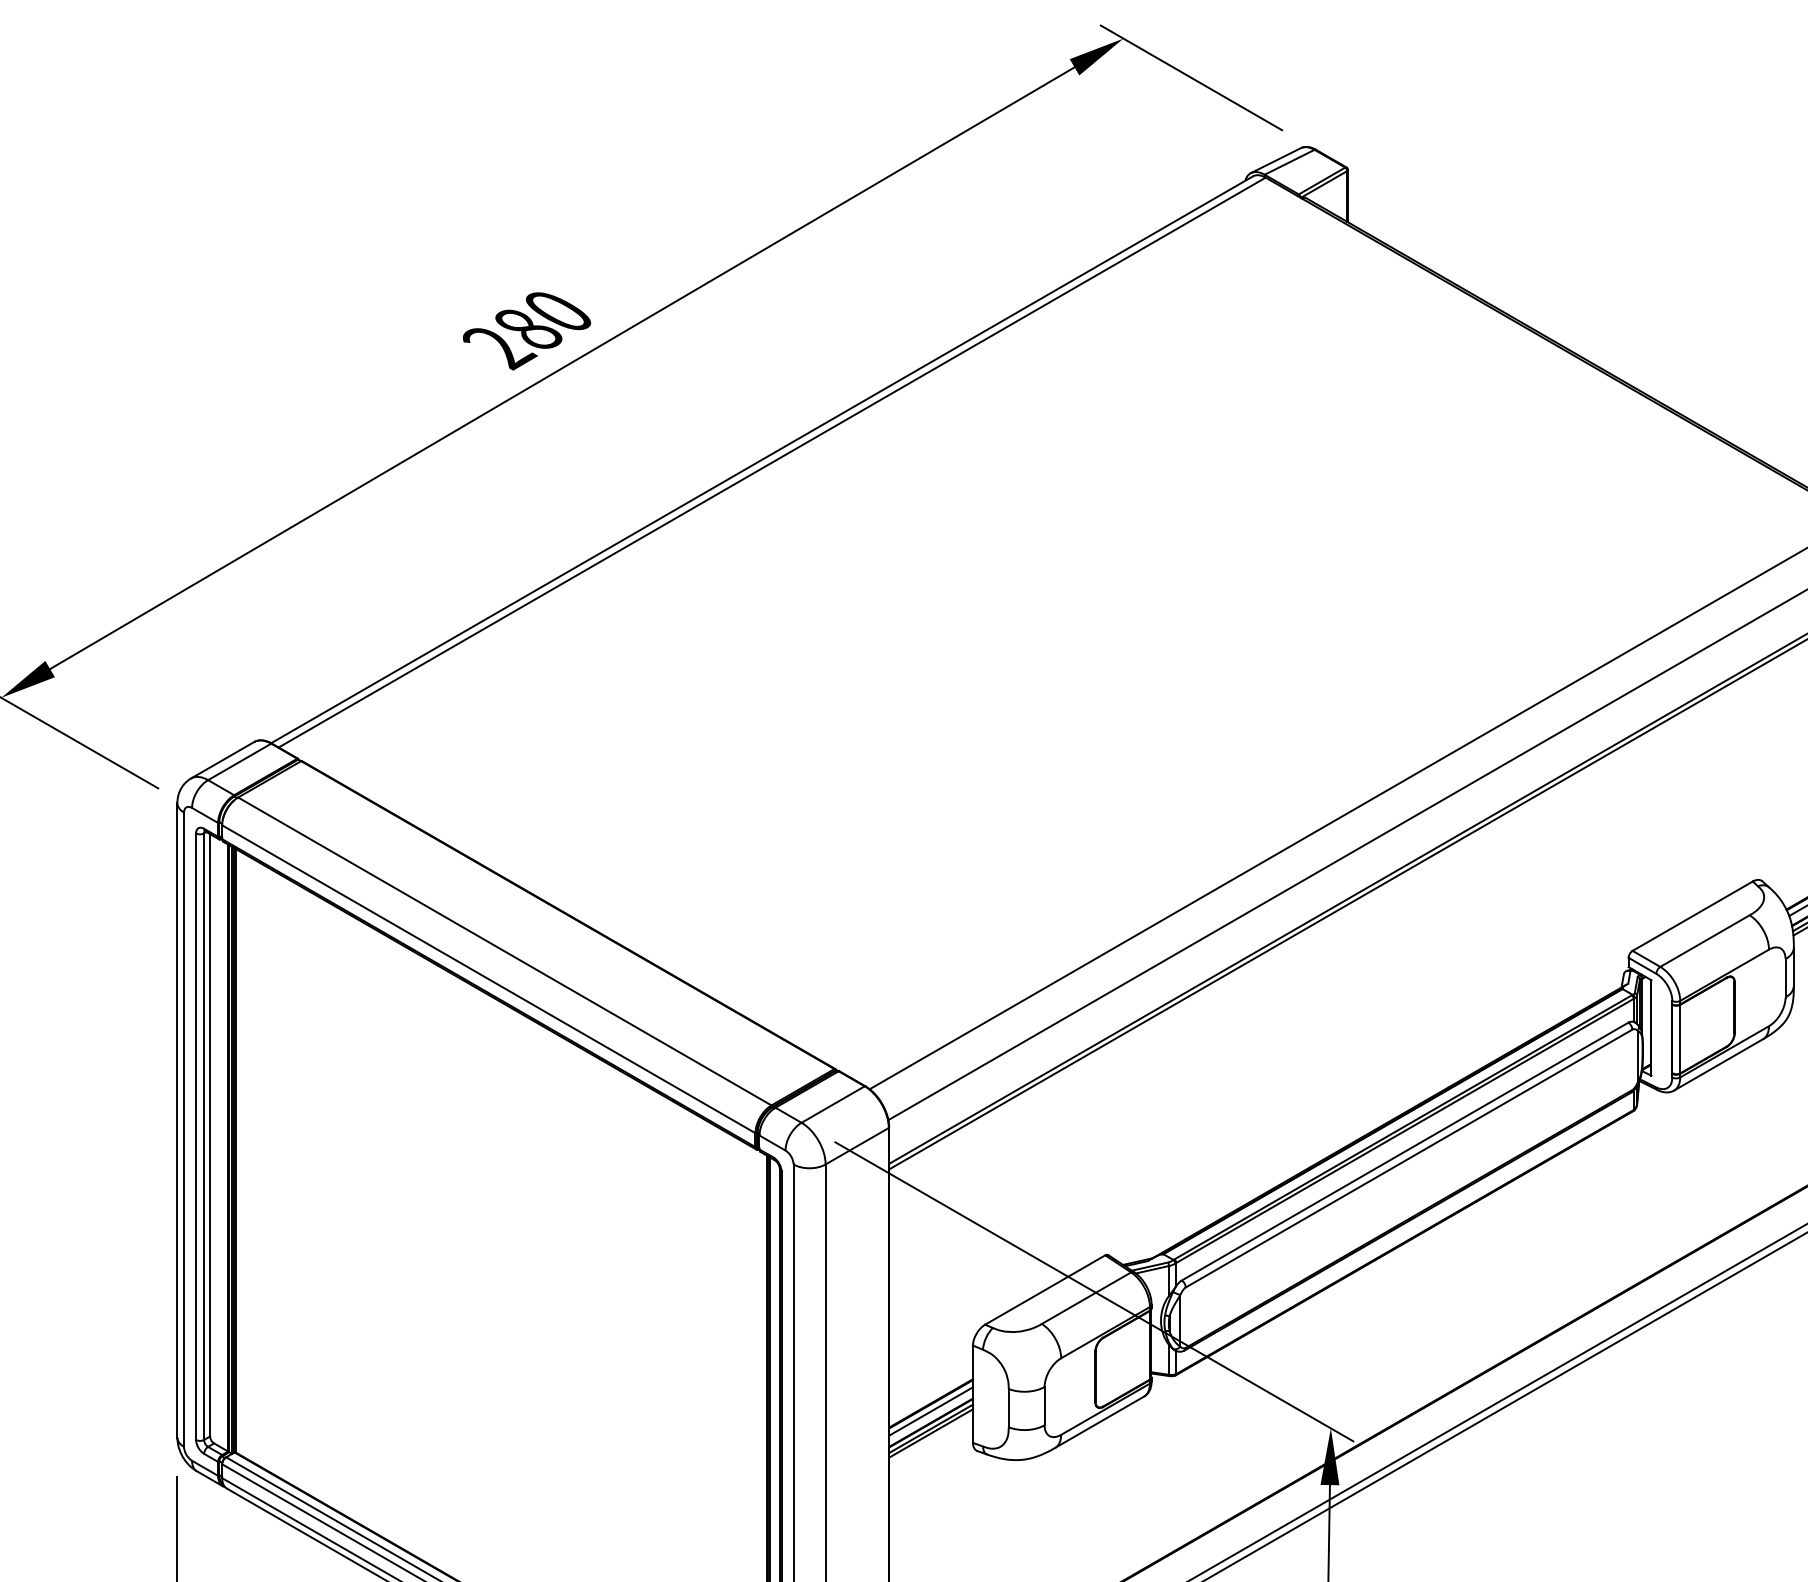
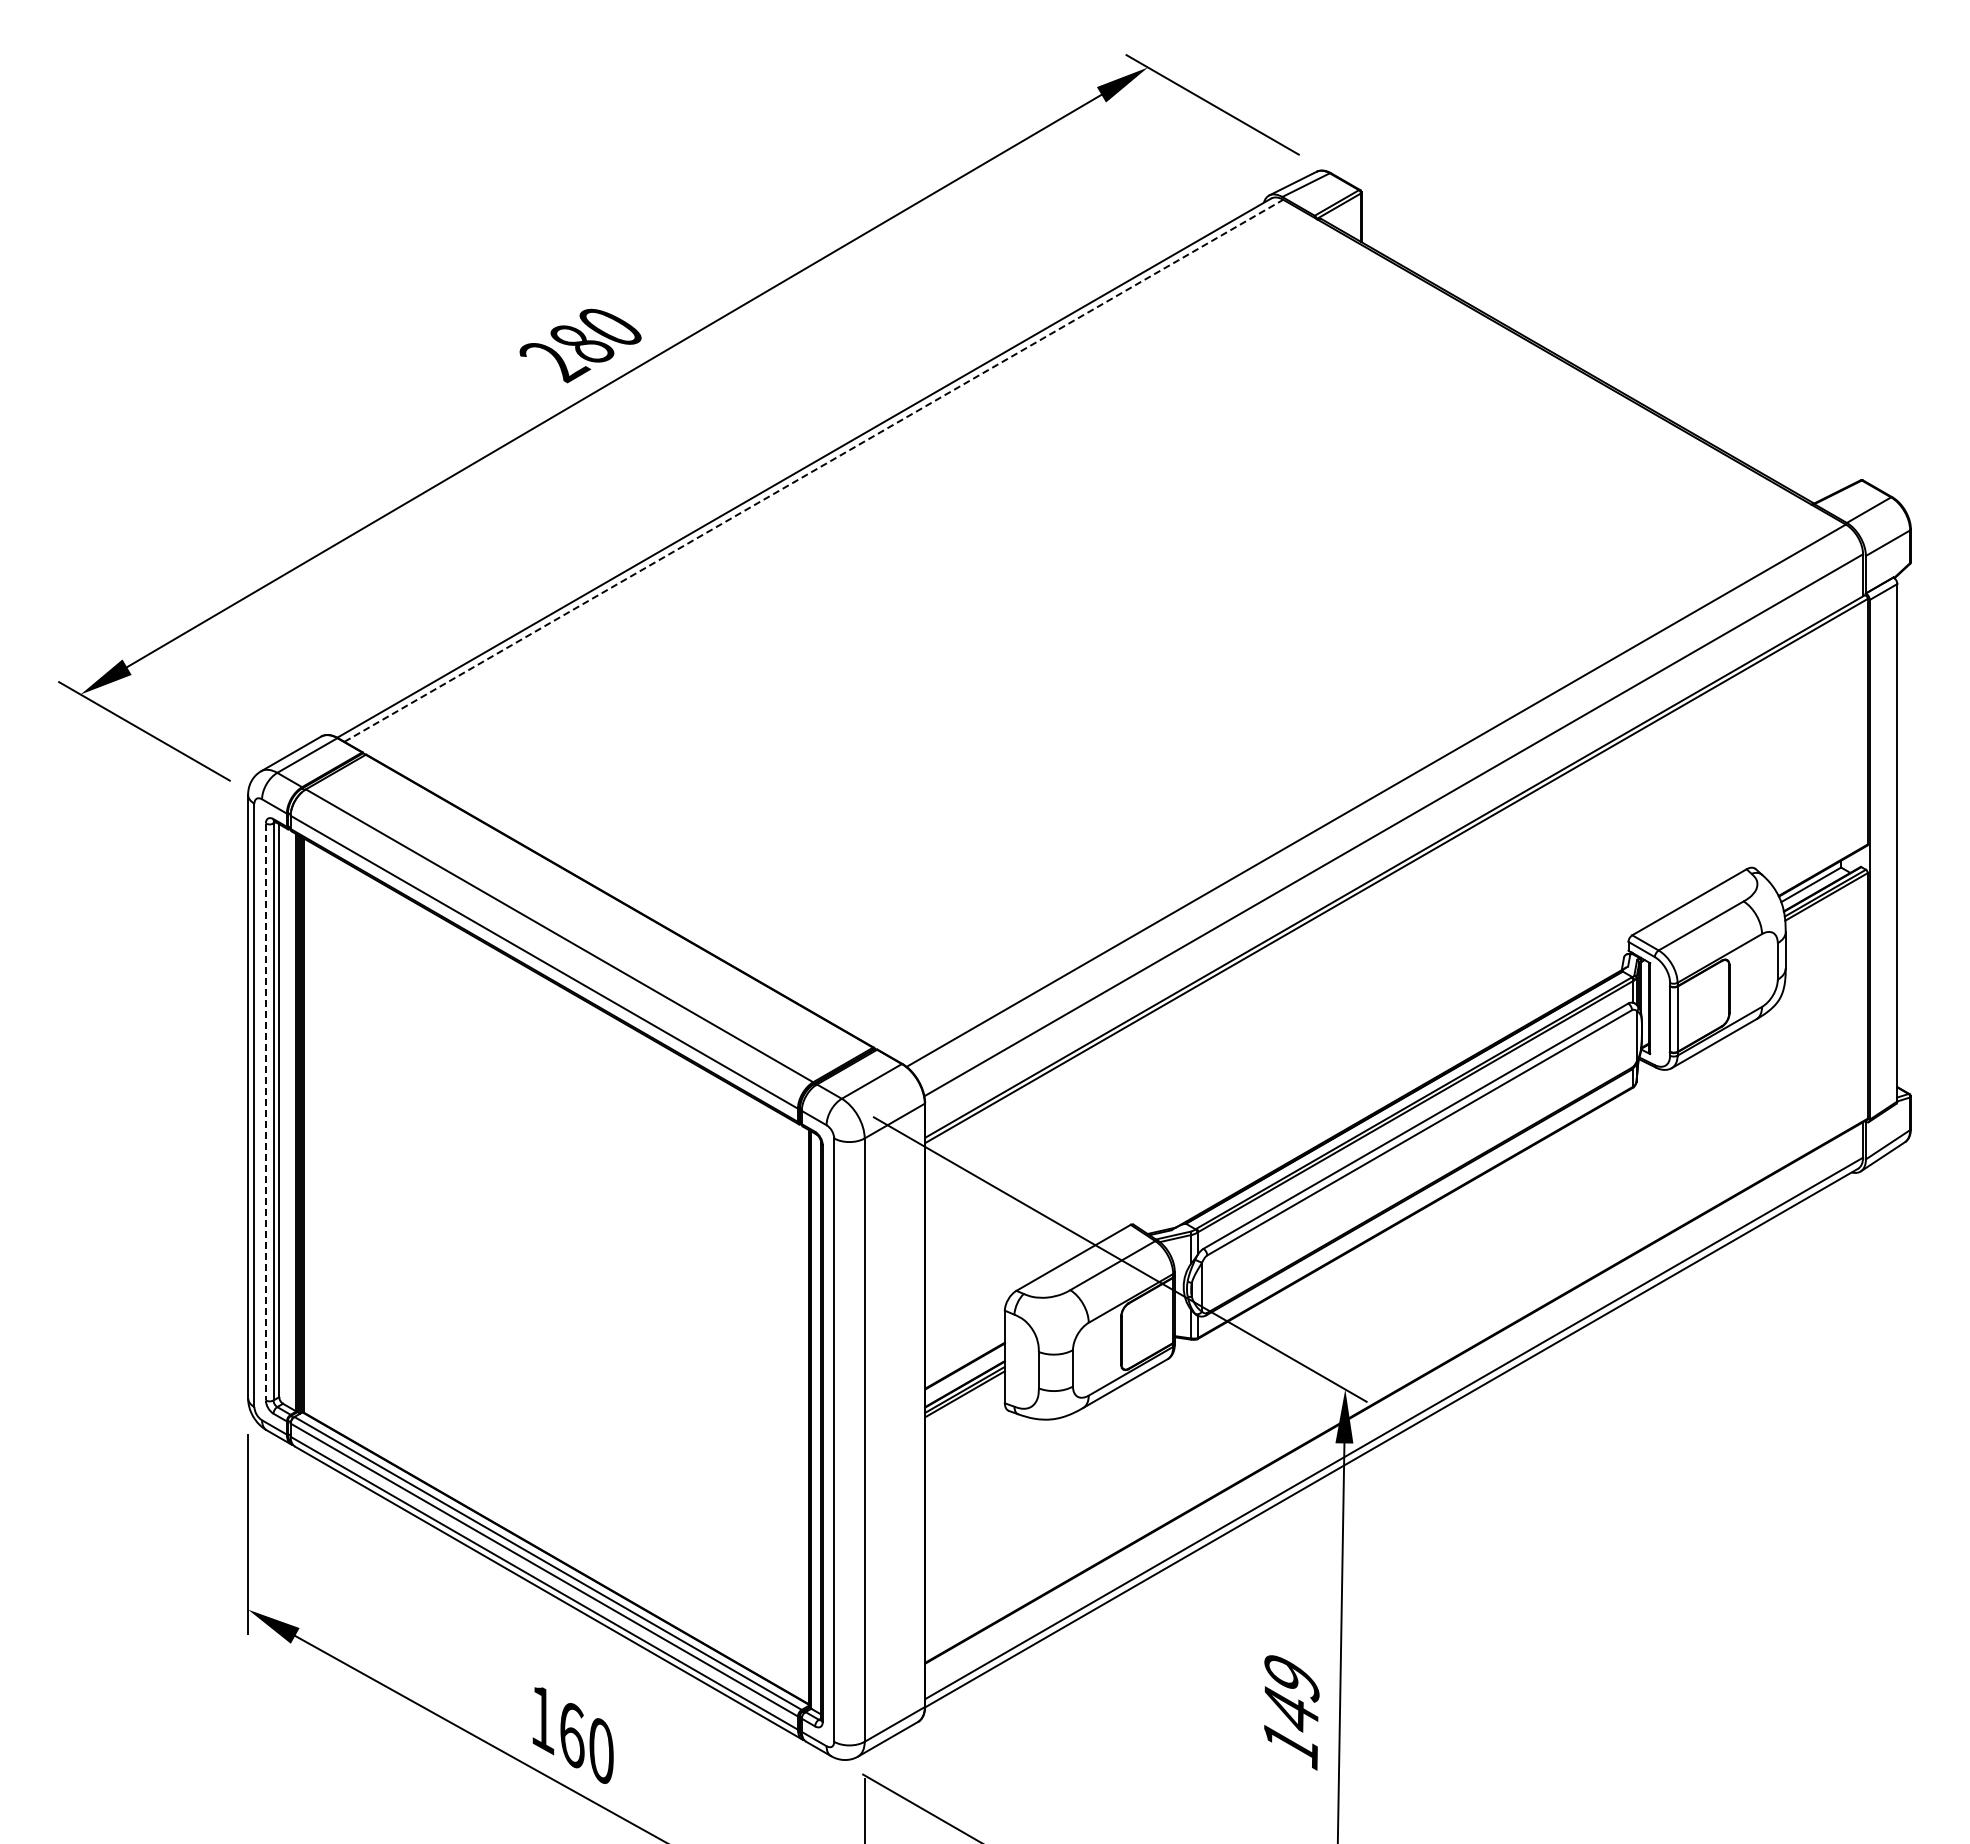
line: (772, 462) -> (814, 470), solid -> dashed
line: (195, 1137) -> (265, 1112), solid -> dashed
line: (930, 1411) -> (964, 1373), removed

